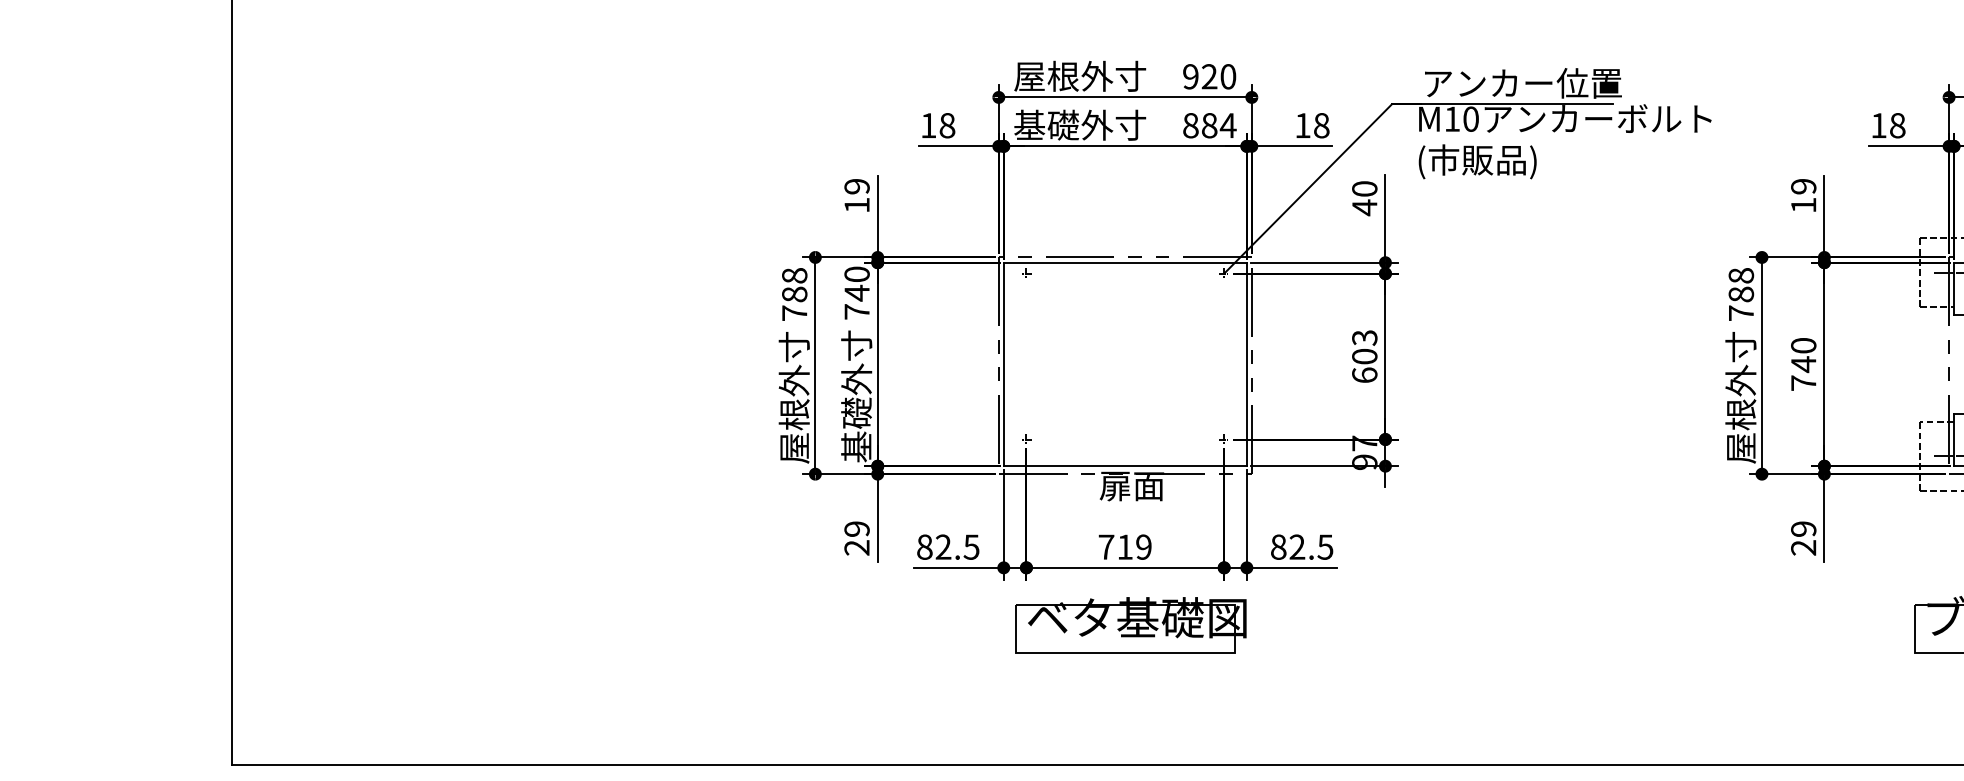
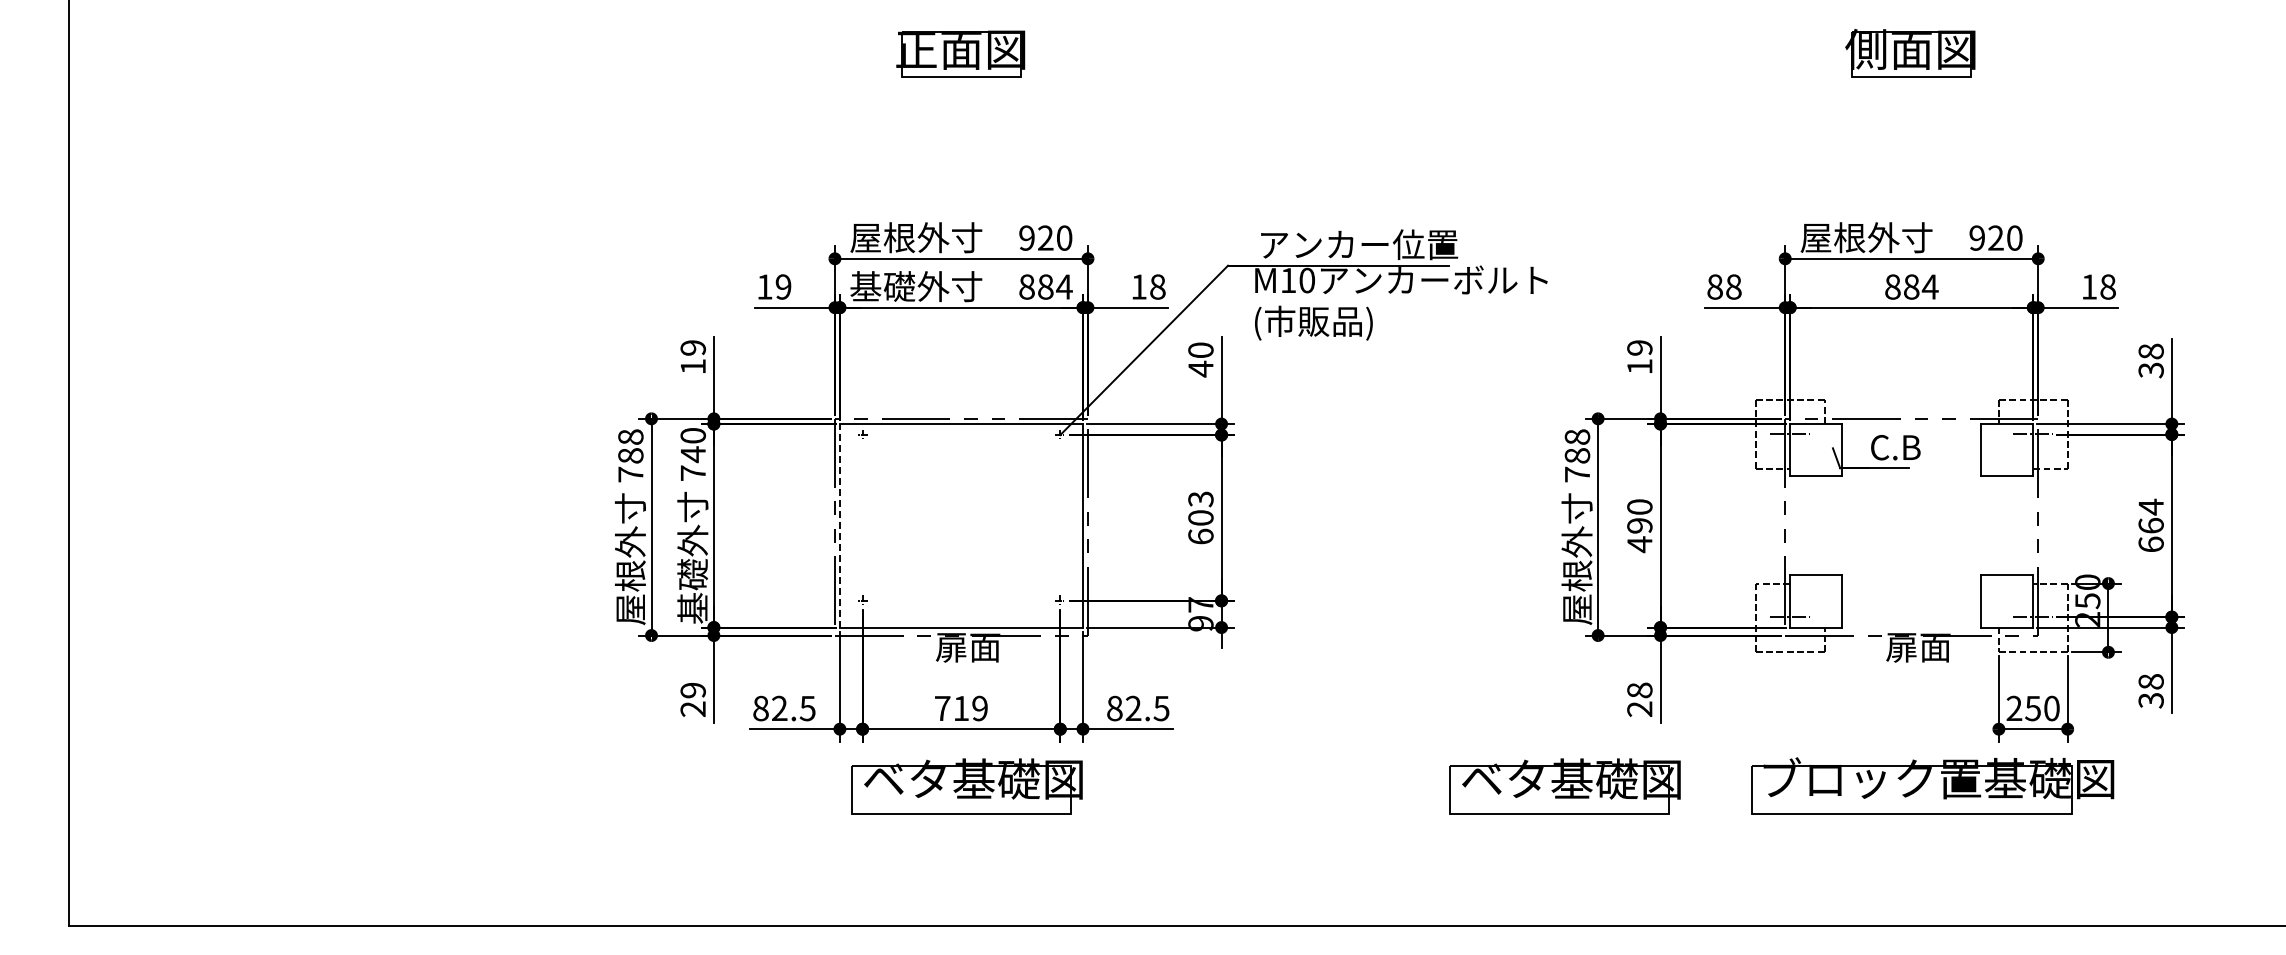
text: (947, 125) -> (783, 286), 18 -> 19
text: (1878, 125) -> (1714, 286), 18 -> 88
line: (1003, 364) -> (839, 525), solid -> dashed
text: (1803, 374) -> (1639, 535), 740 -> 490
text: (1803, 529) -> (1639, 690), 29 -> 28
part: (1728, 625) -> (1564, 786), added

